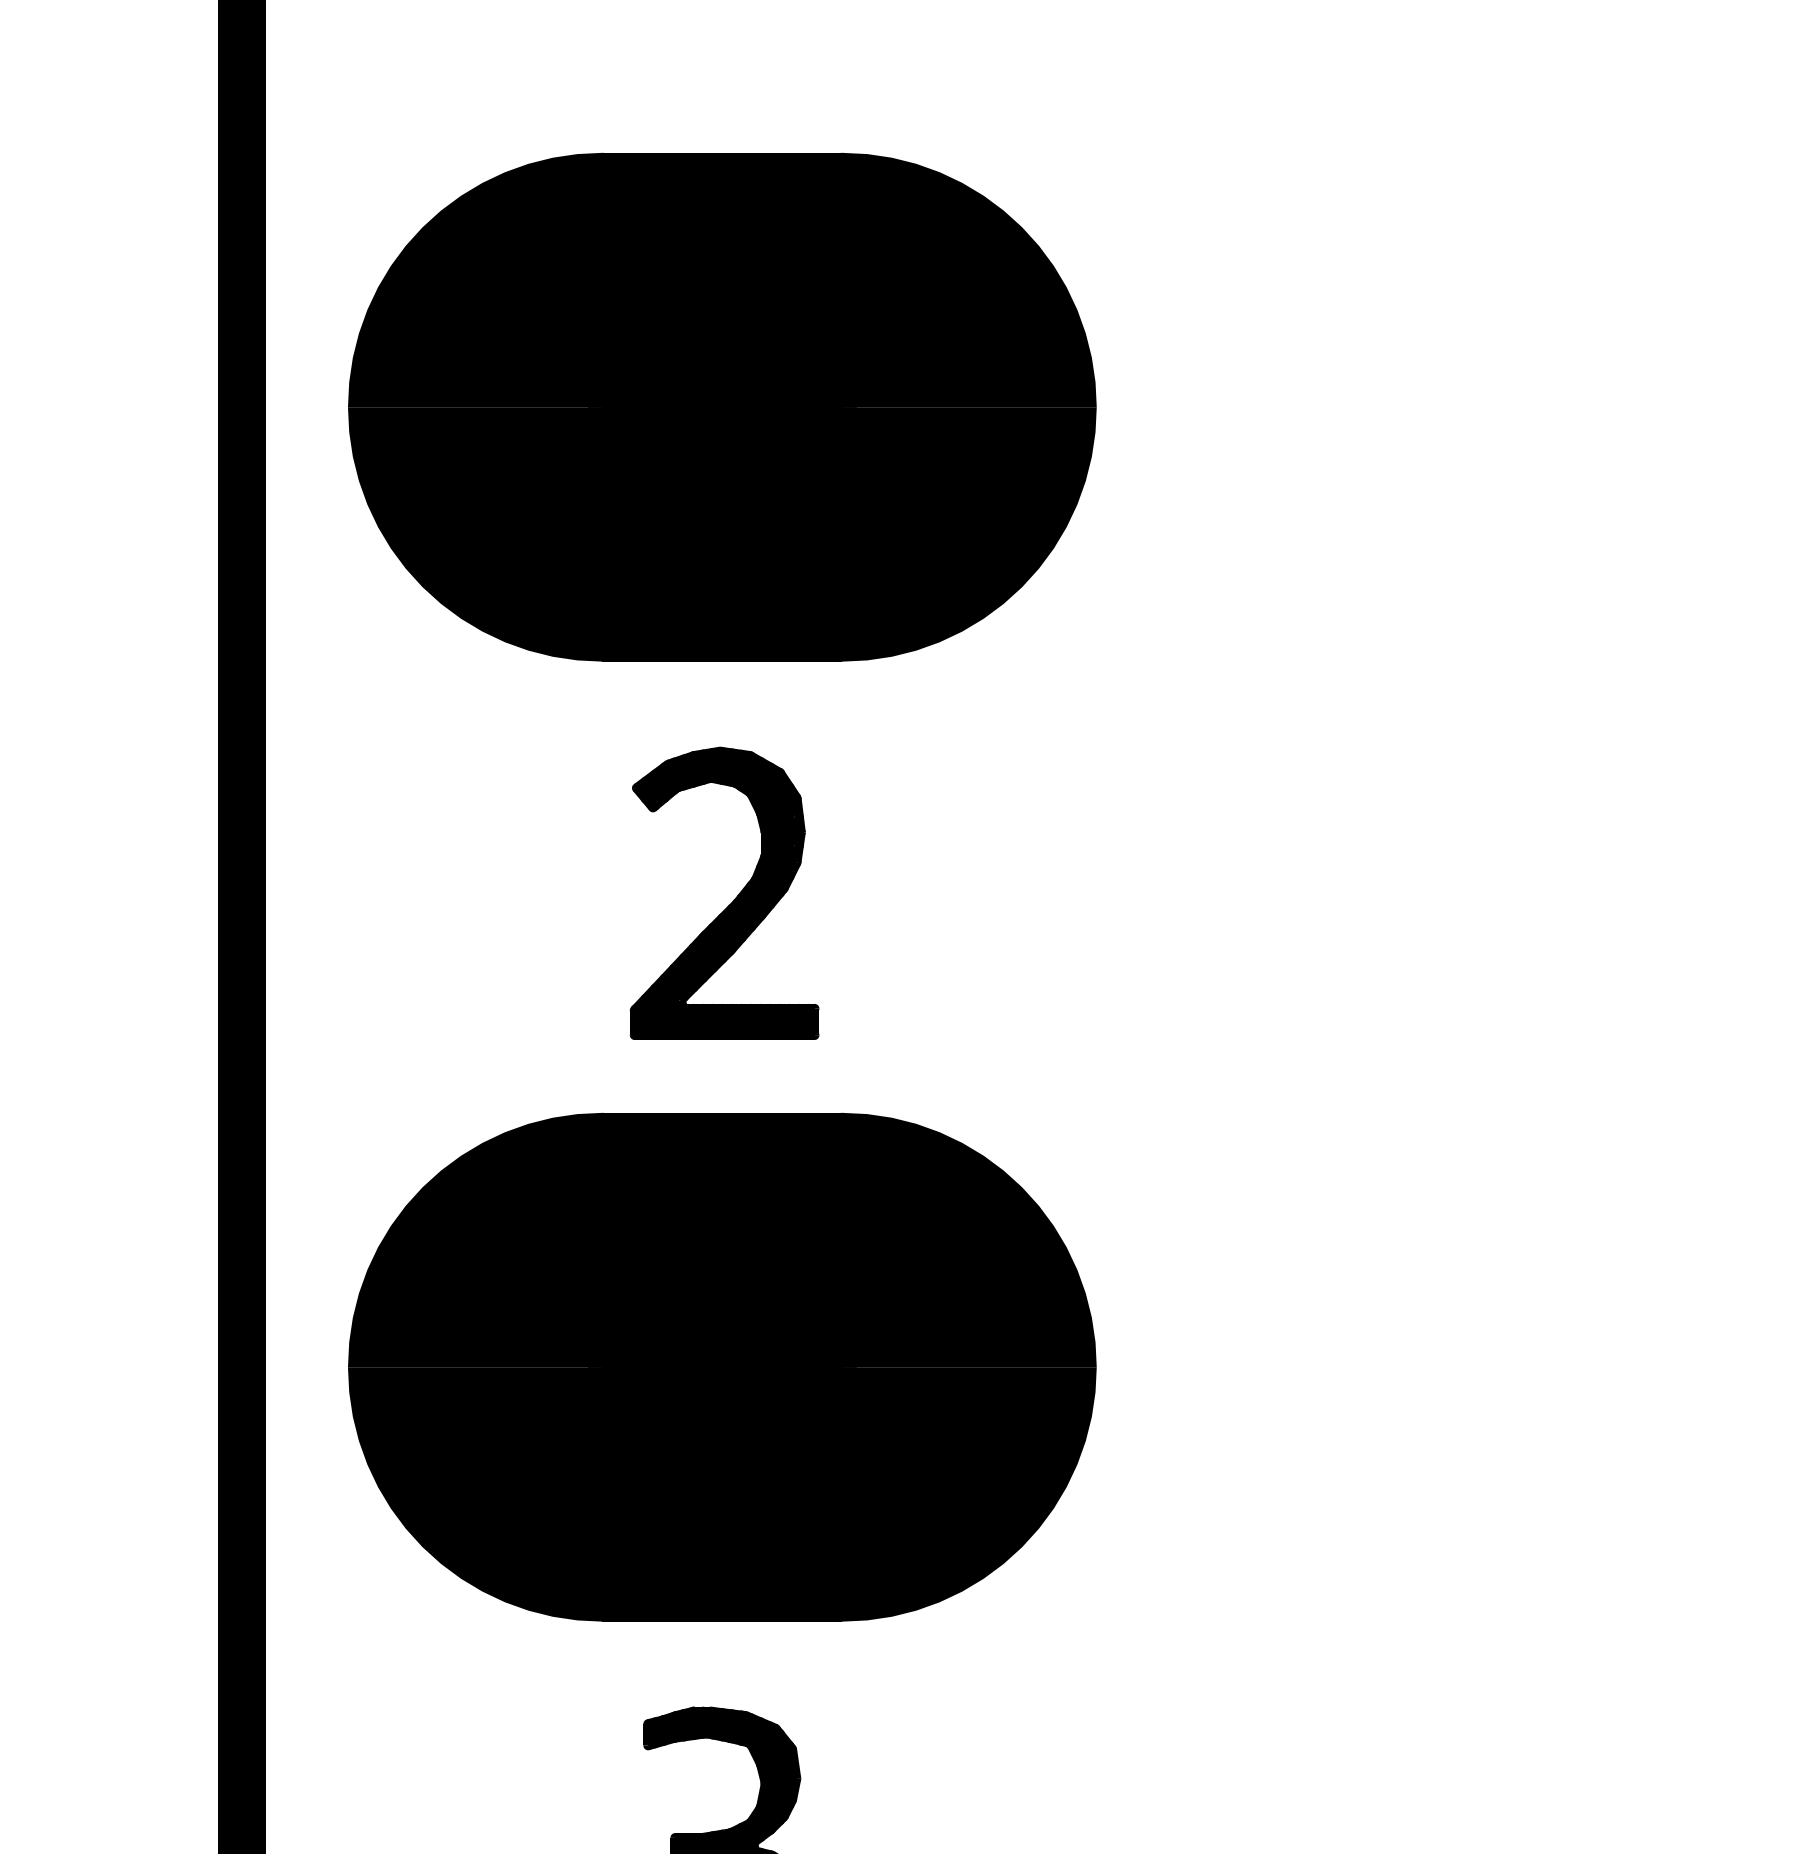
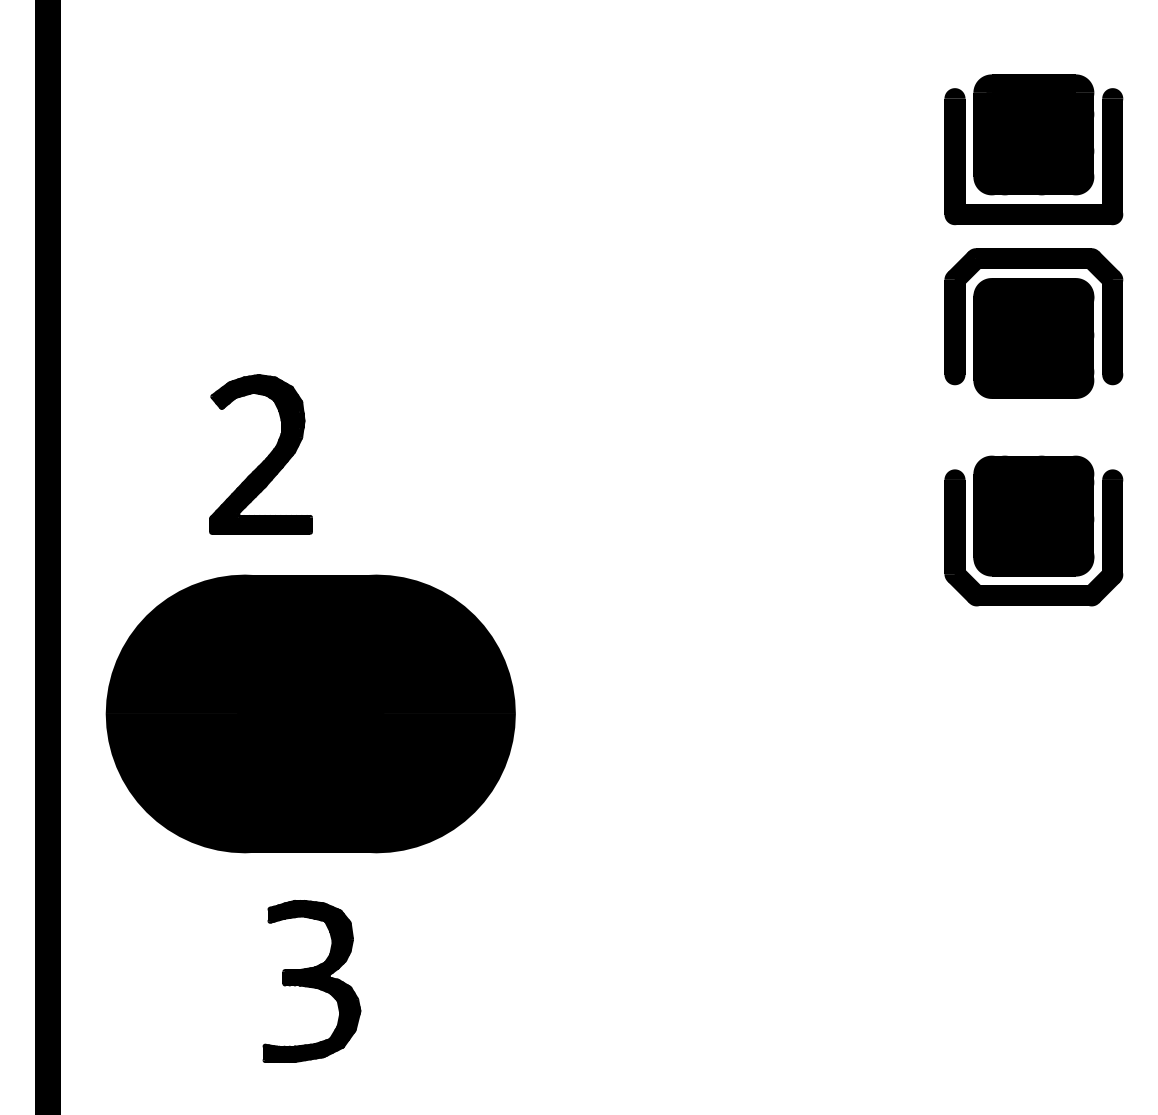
part: (721, 406) -> (310, 187), removed
part: (732, 900) -> (265, 458), moved

